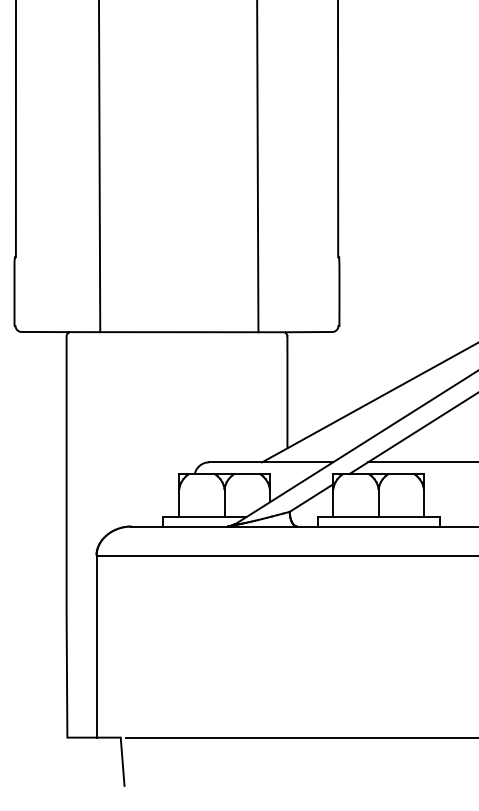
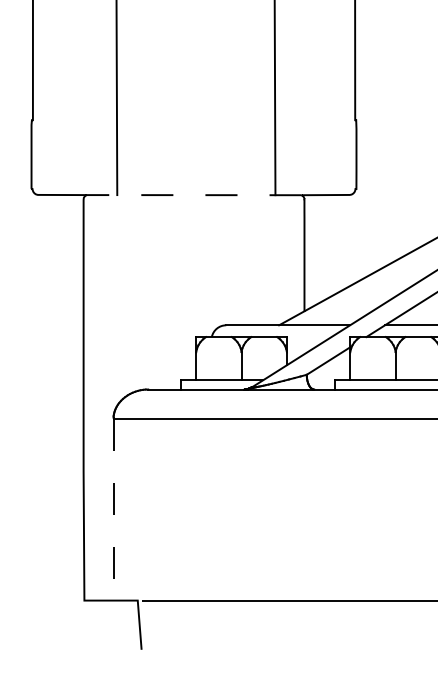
line: (176, 332) -> (193, 195), solid -> dashed
line: (96, 646) -> (113, 509), solid -> dashed

